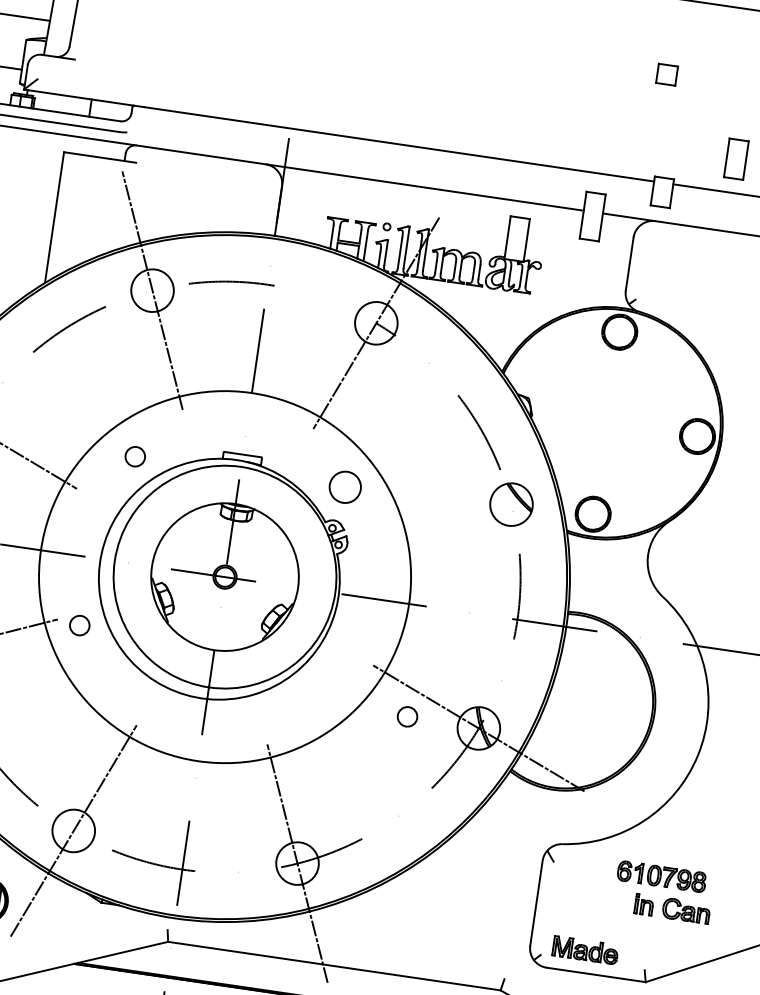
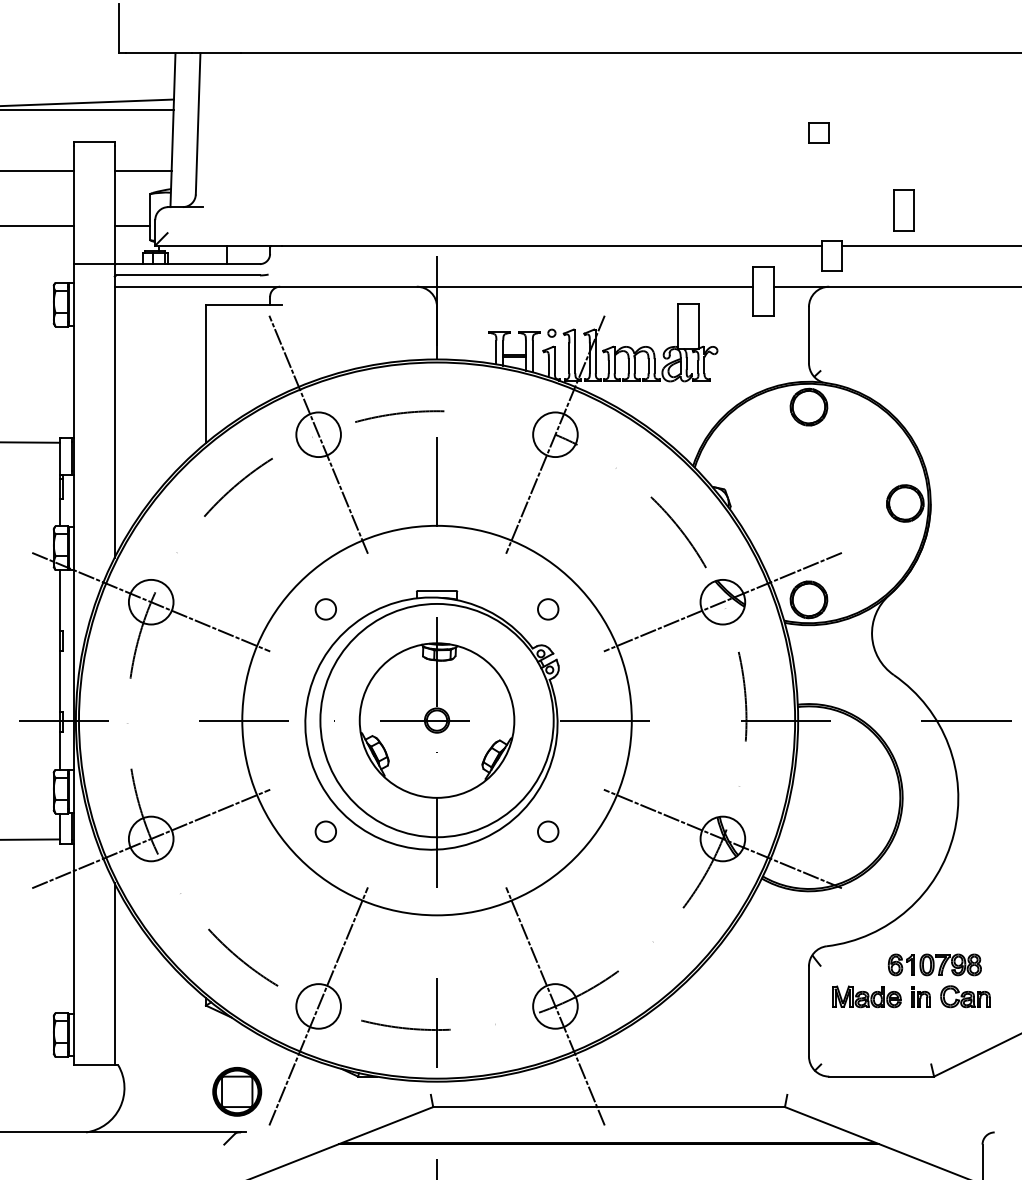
circle: (345, 487) -> (548, 609), size x0.62
line: (511, 503) -> (722, 601), added
circle: (79, 625) -> (325, 831), moved
circle: (407, 716) -> (548, 831), moved
part: (585, 950) -> (866, 996), moved

